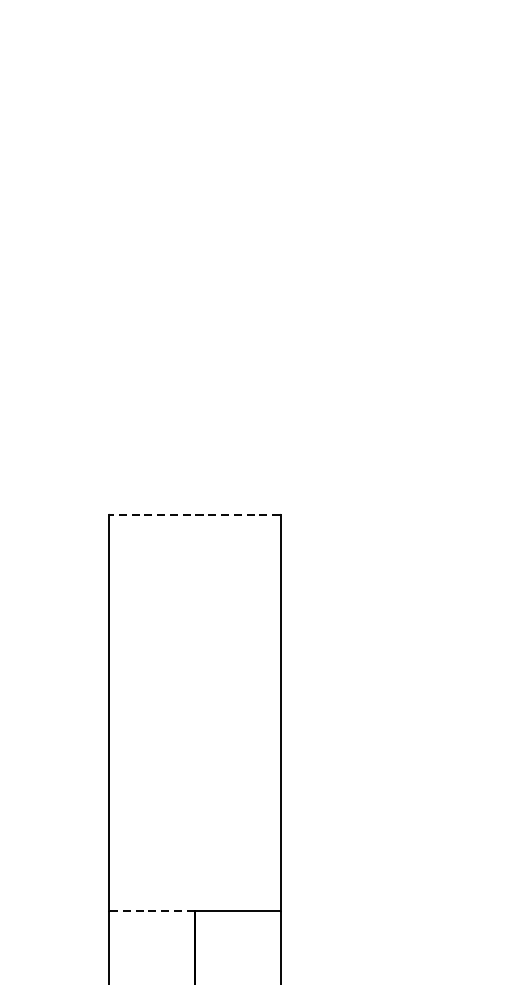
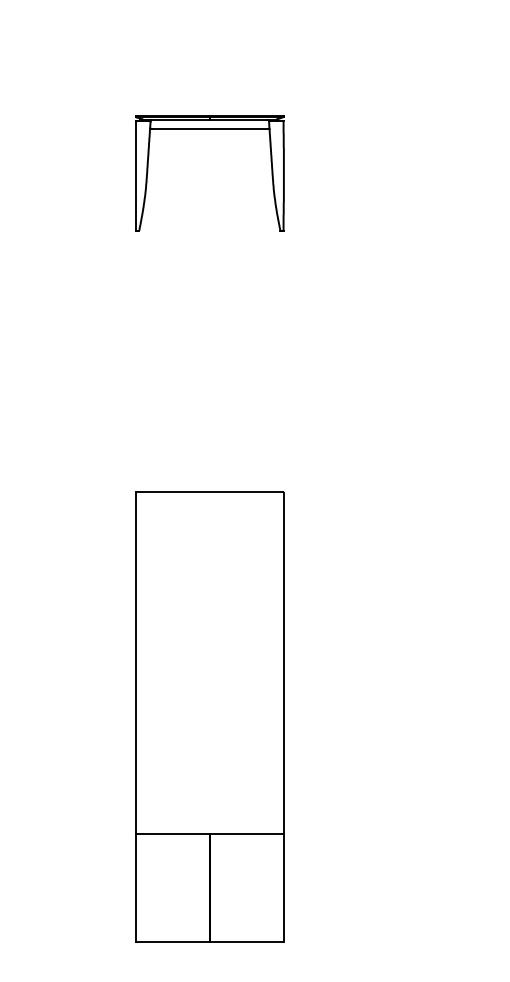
part: (194, 93) -> (209, 129), added
line: (194, 514) -> (209, 492), dashed -> solid
line: (152, 911) -> (173, 833), dashed -> solid

